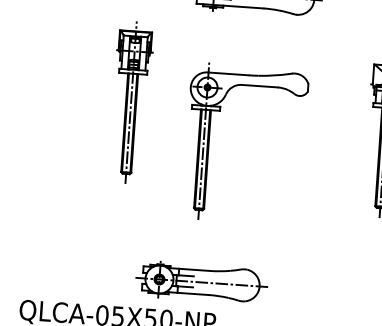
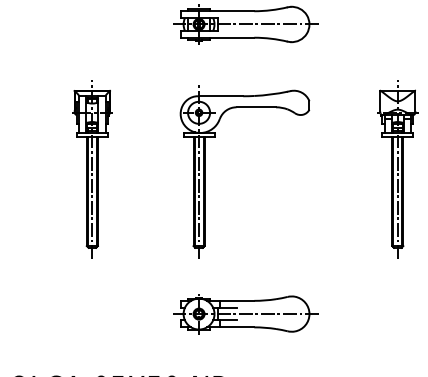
part: (131, 102) -> (92, 169), moved
part: (209, 141) -> (205, 171), moved
part: (201, 282) -> (245, 314), moved

